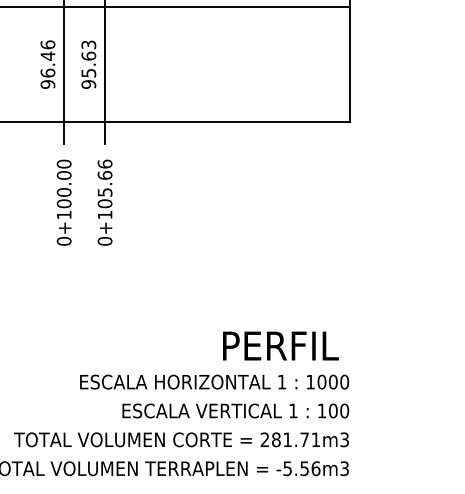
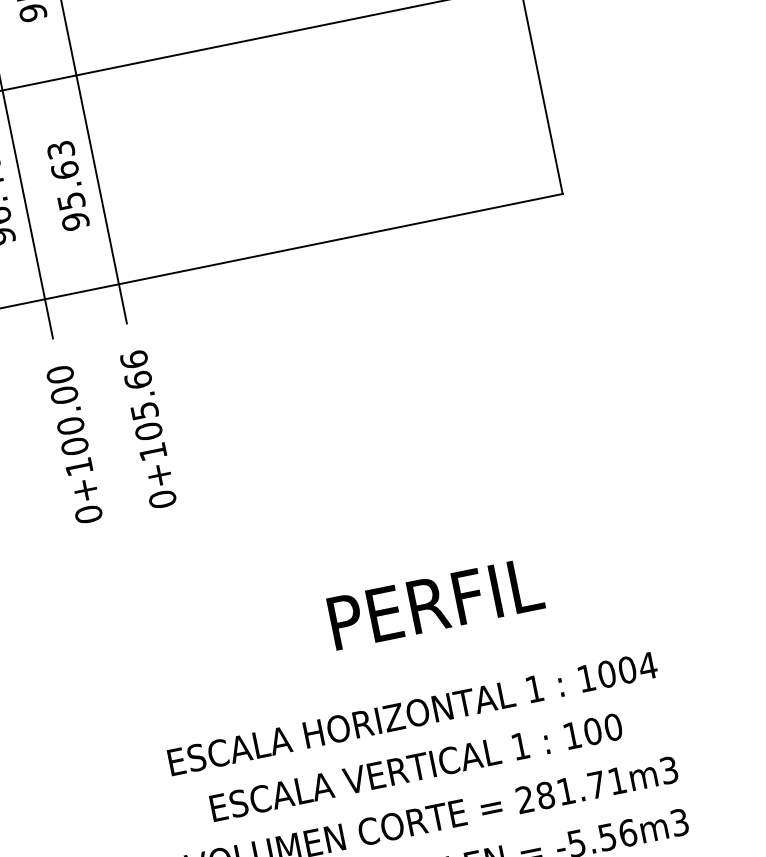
text: (280, 345) -> (435, 602), moved
text: (344, 381) -> (647, 664), 1000 -> 1004
text: (235, 410) -> (415, 766), moved

